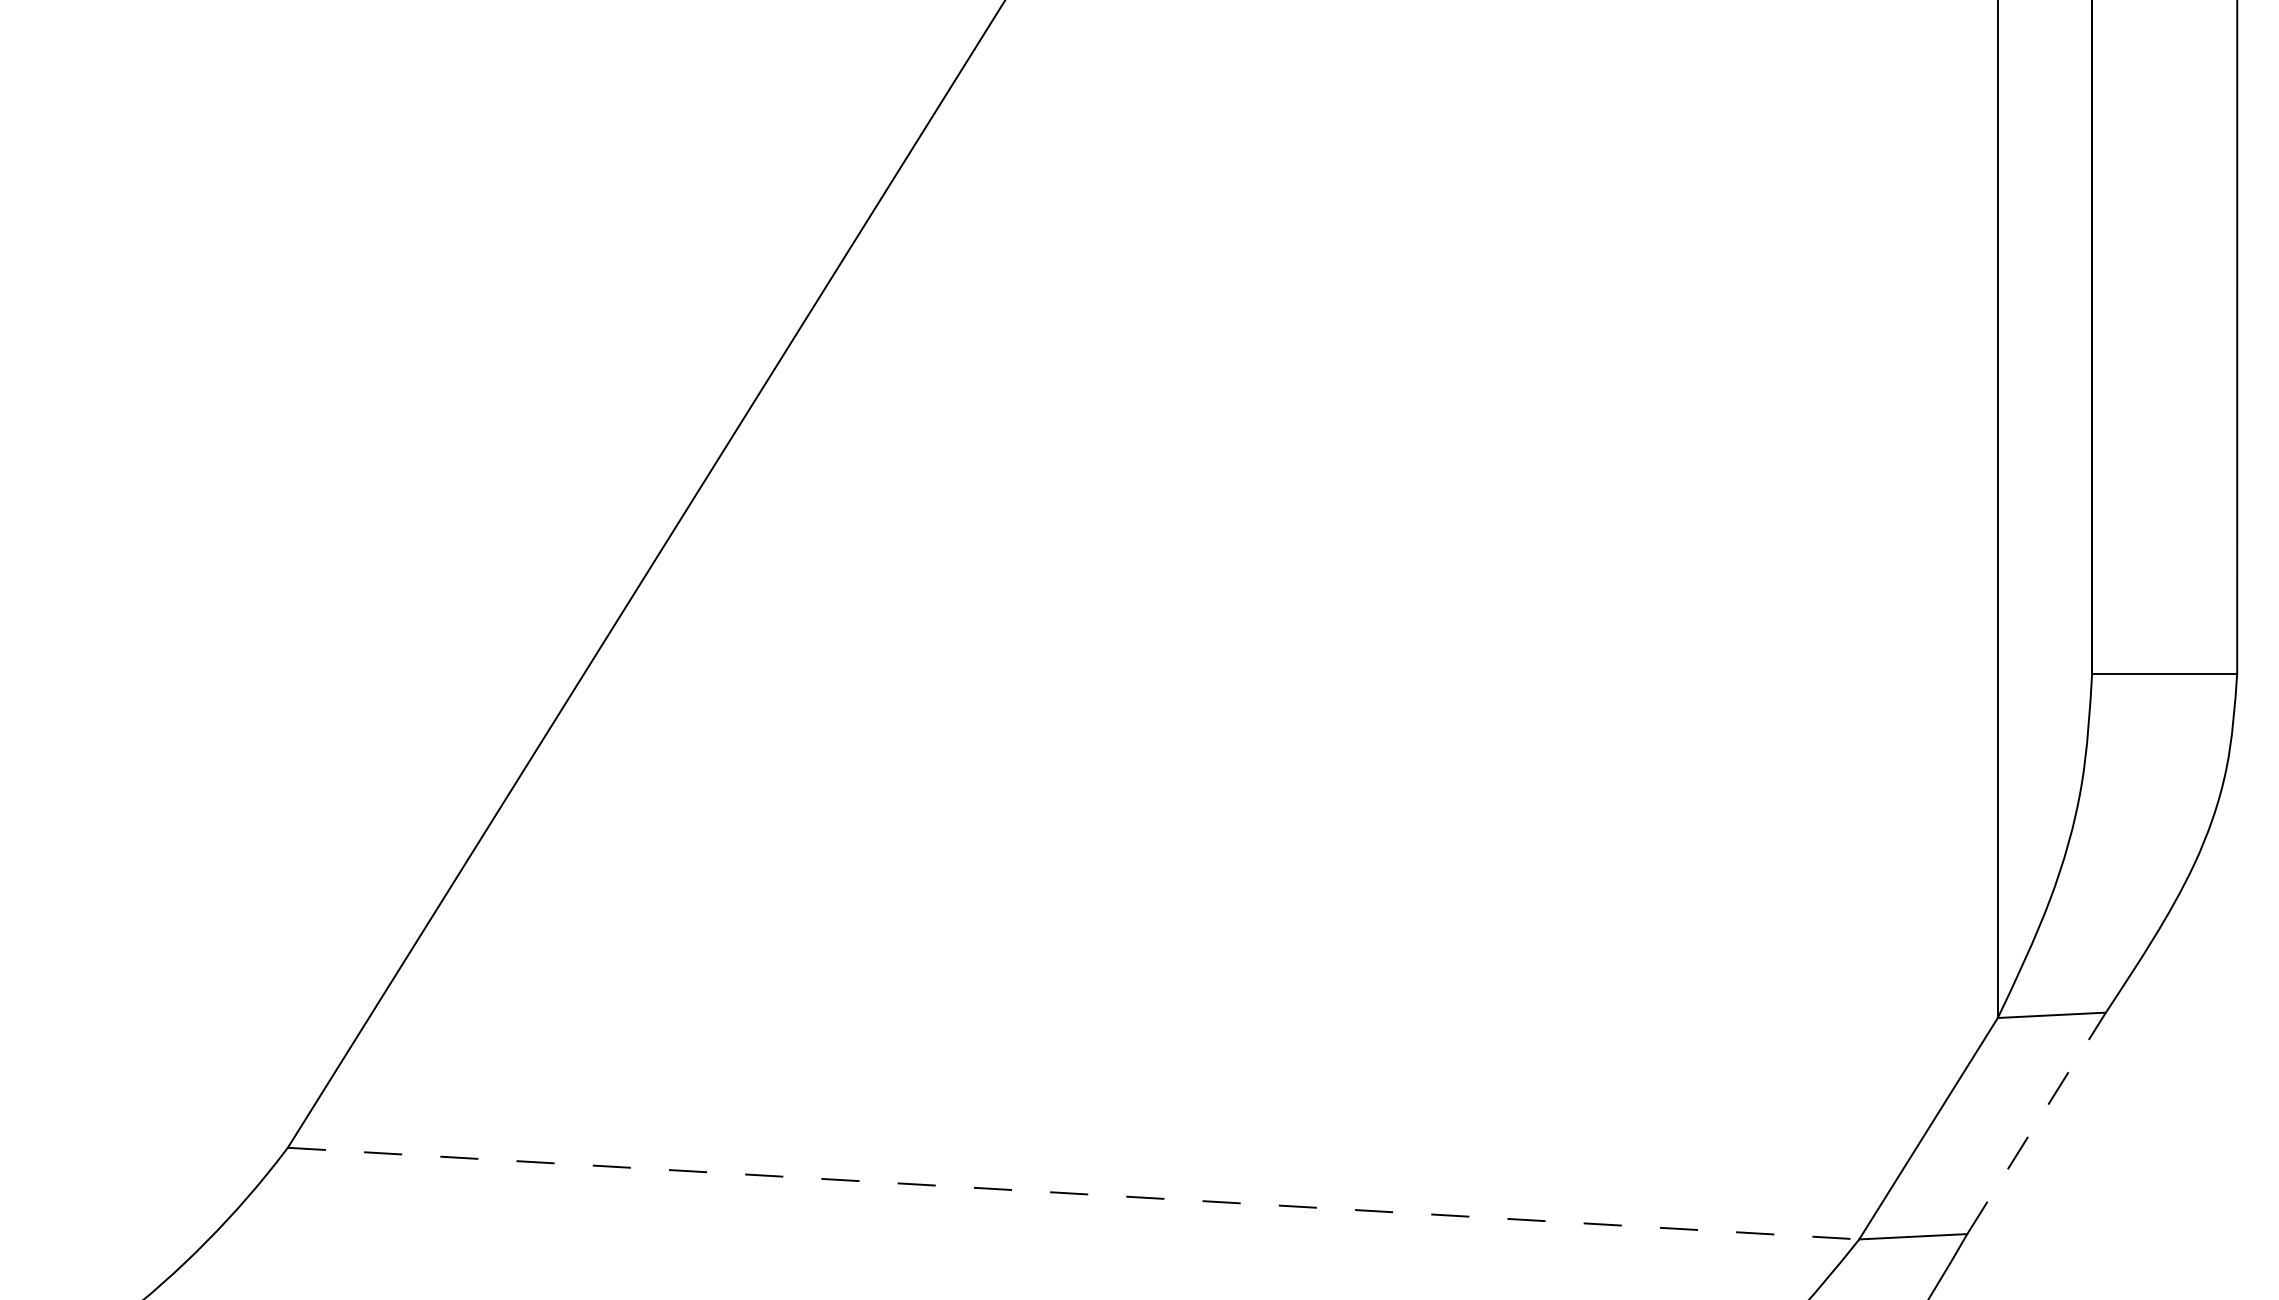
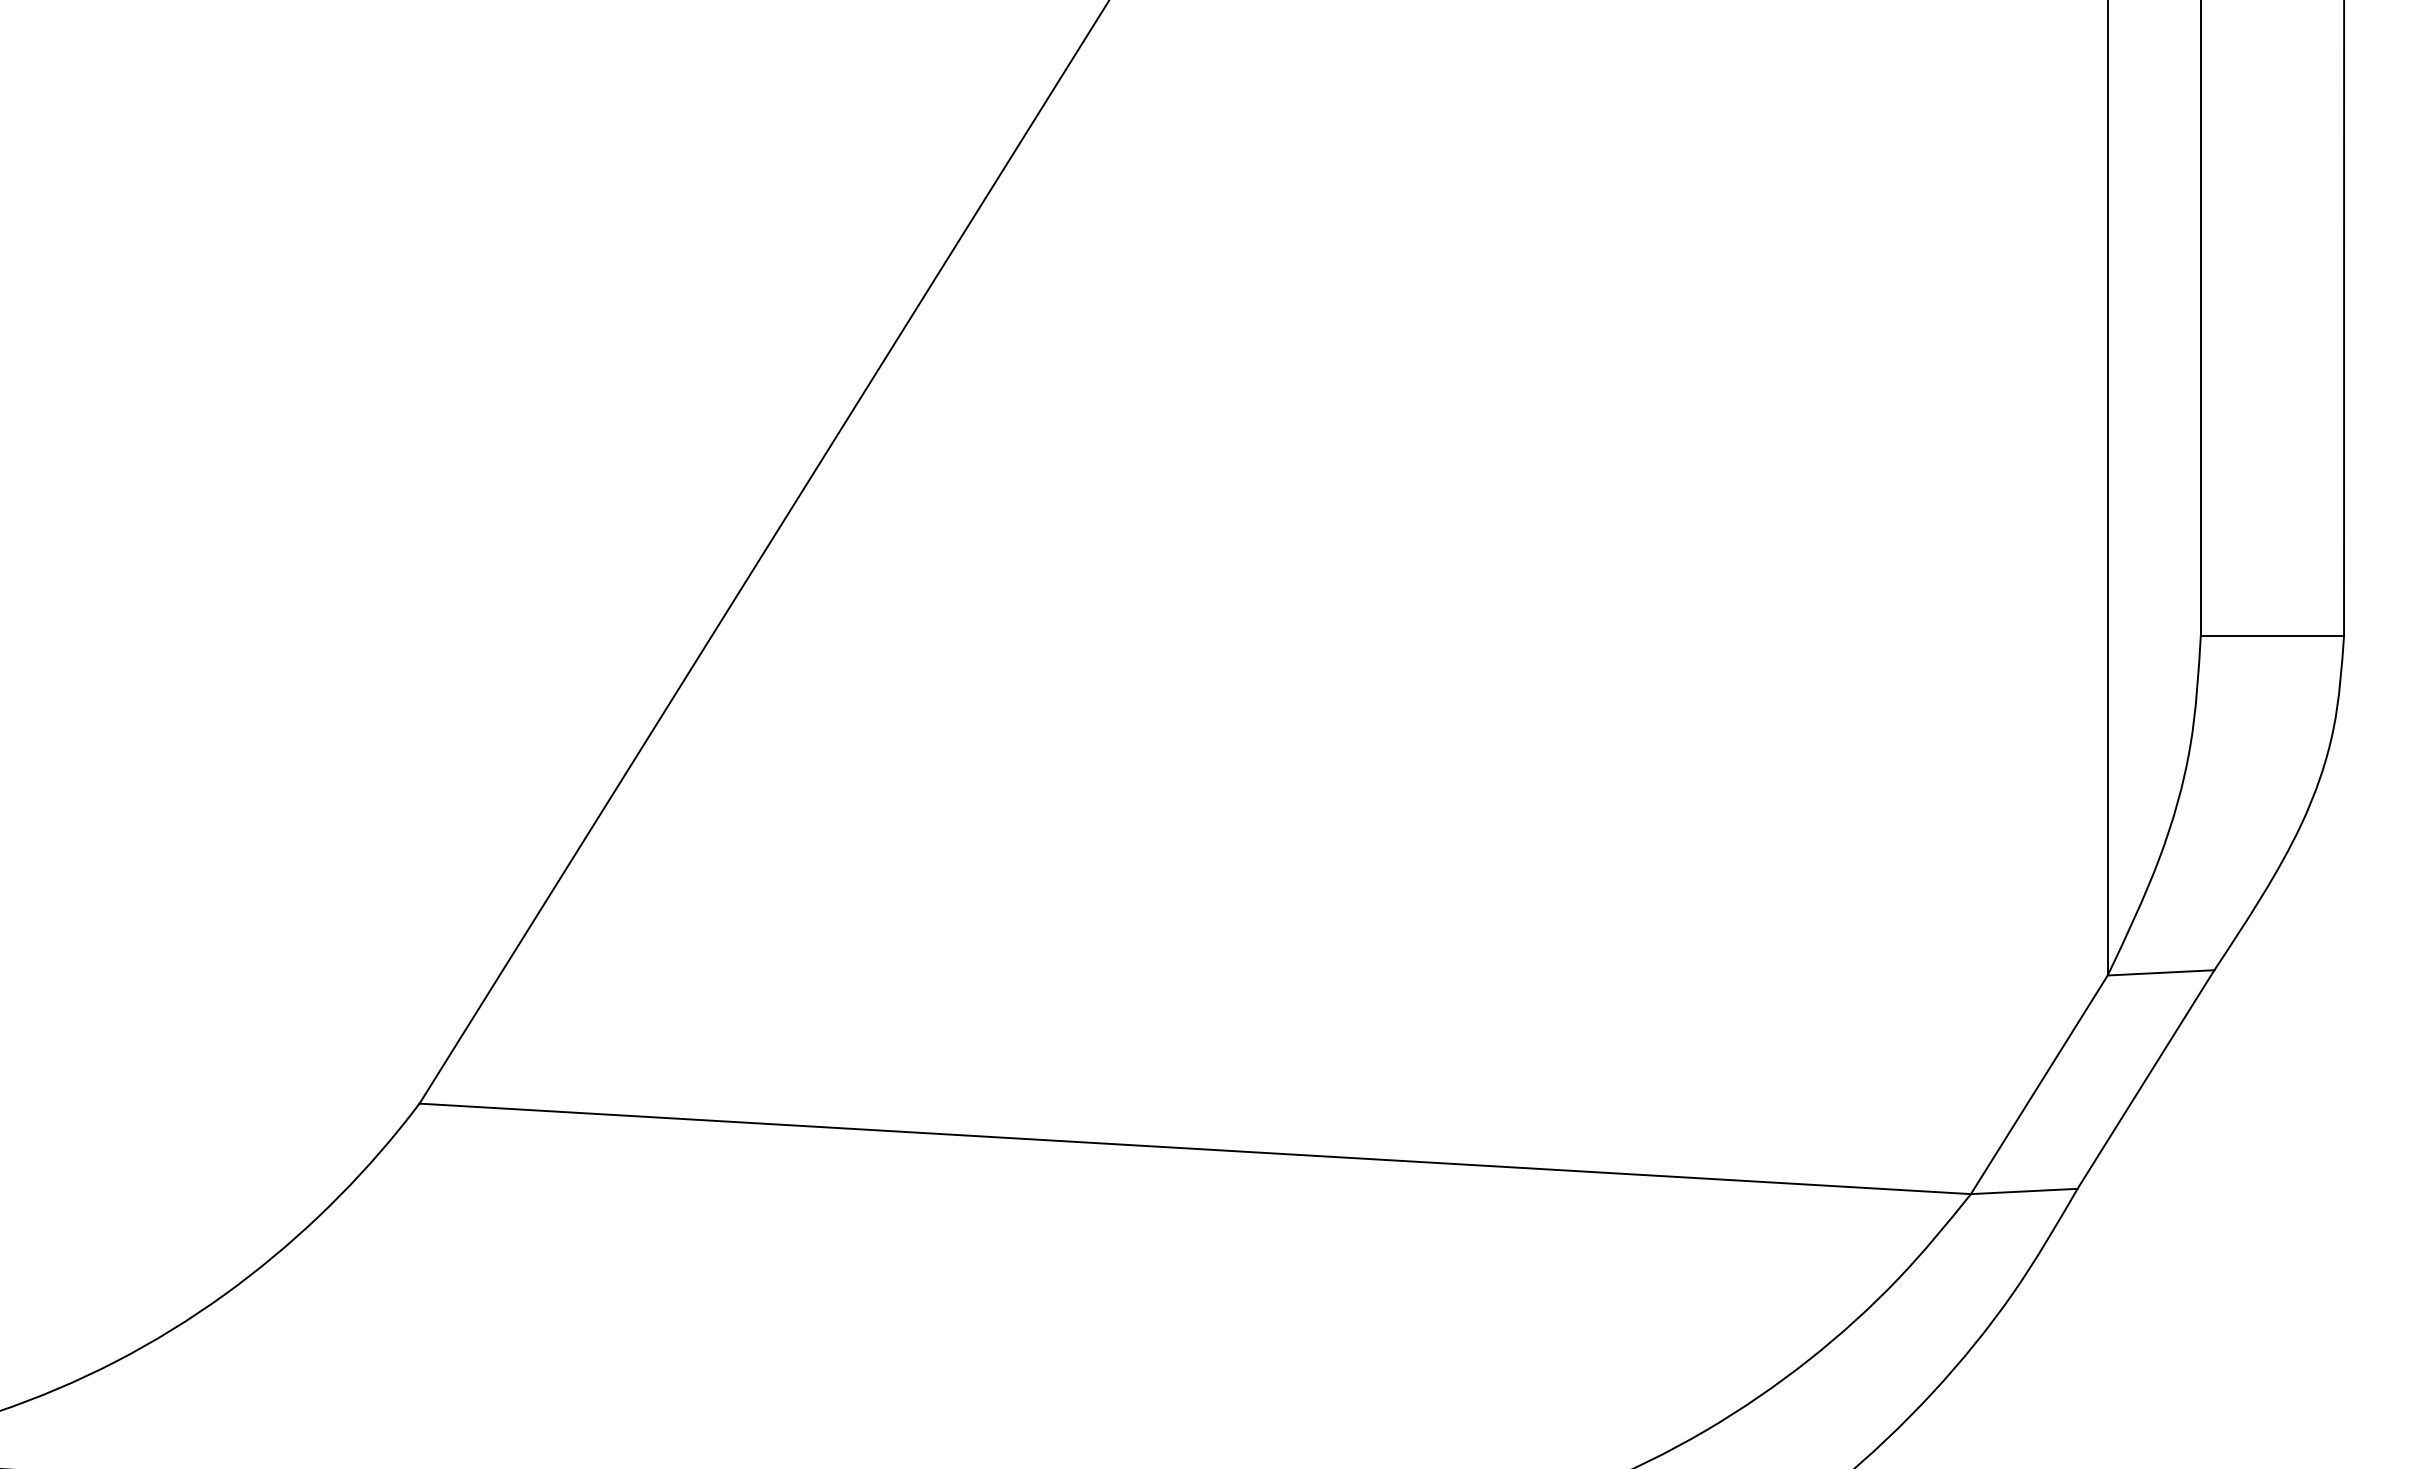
line: (2036, 1123) -> (2145, 1079), dashed -> solid
line: (1073, 1193) -> (1195, 1148), dashed -> solid

